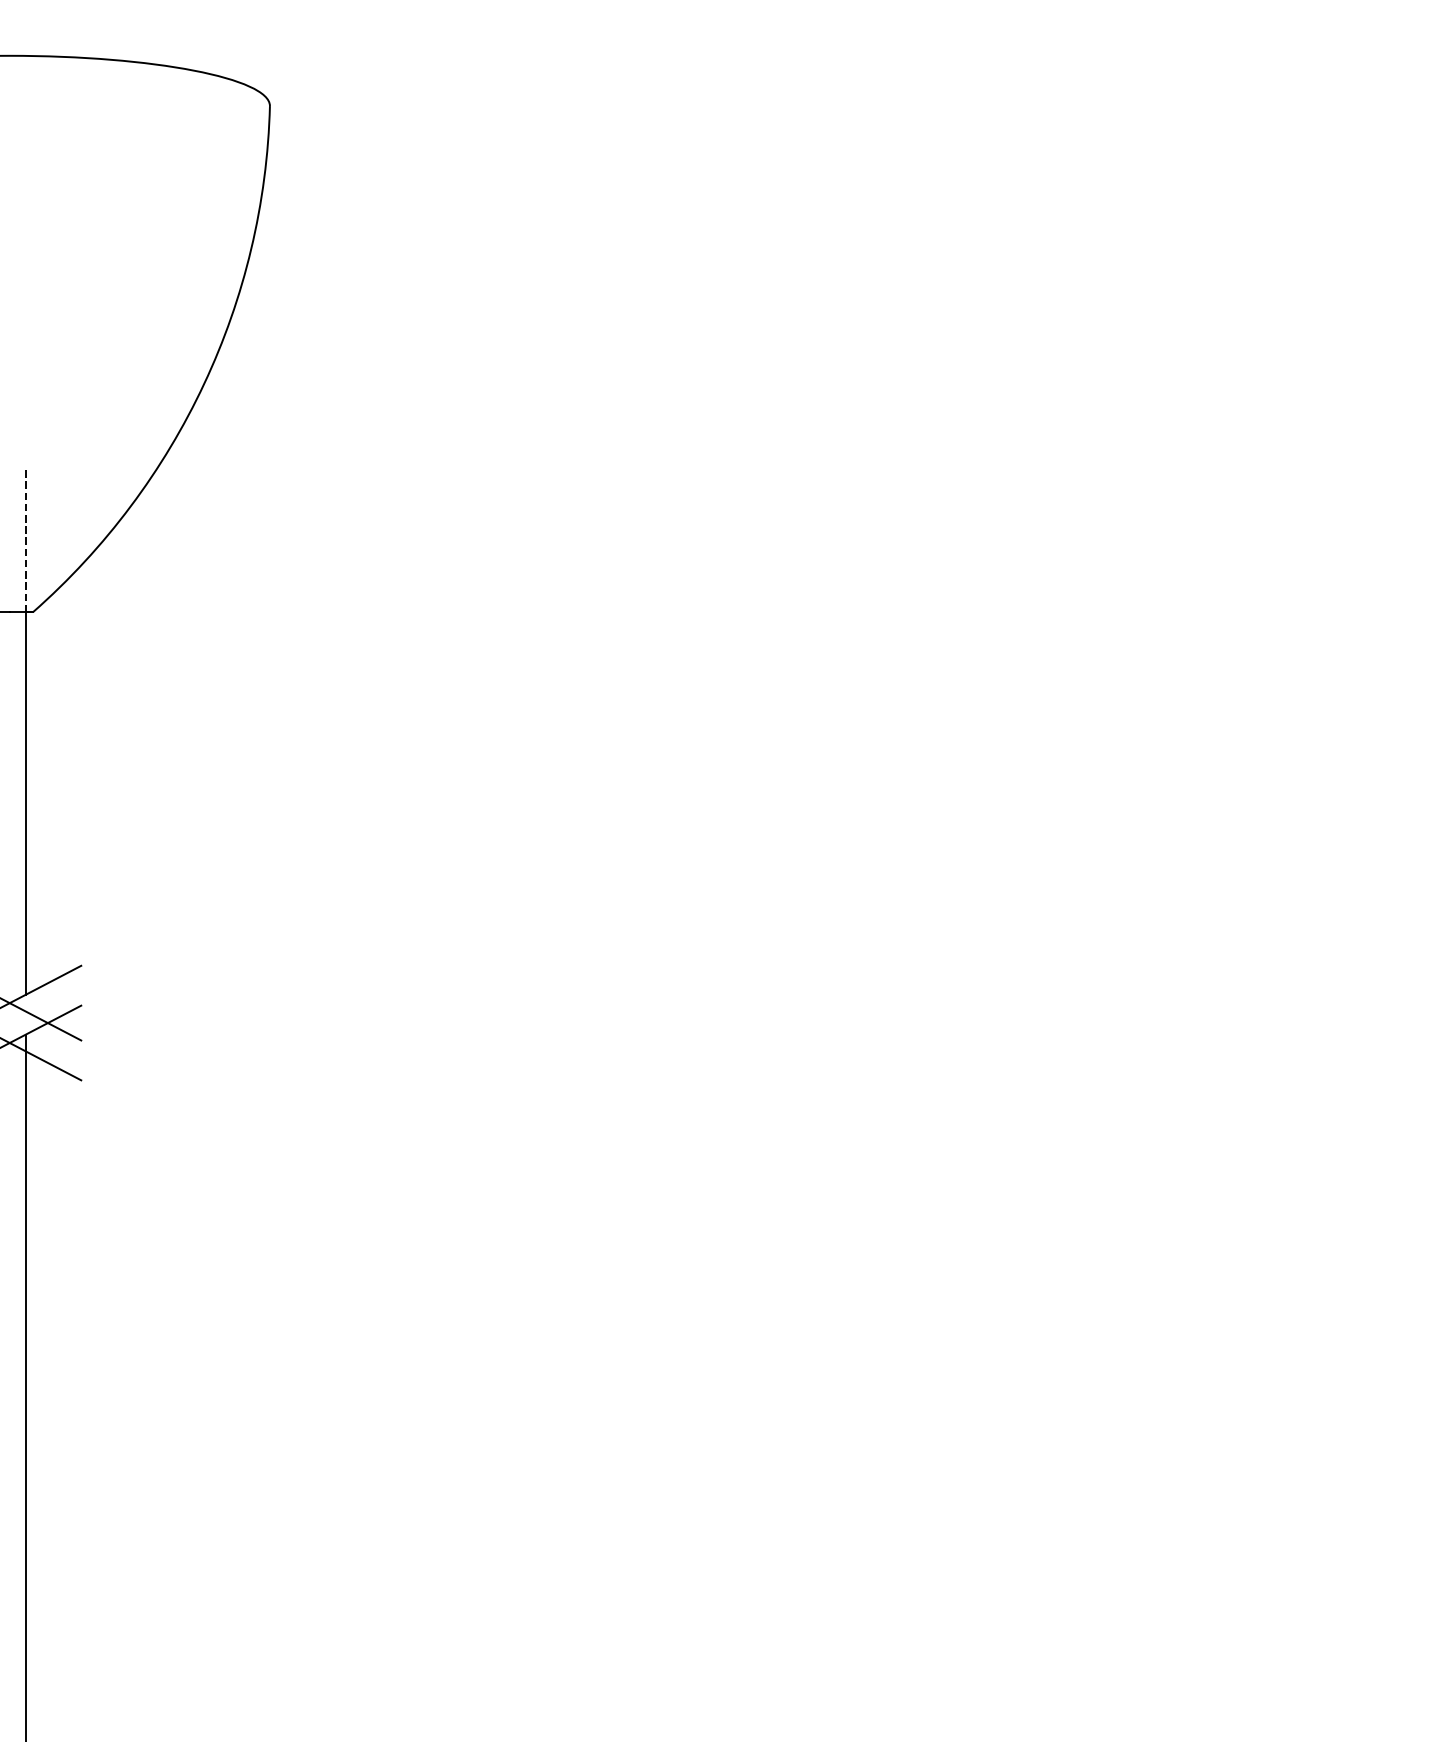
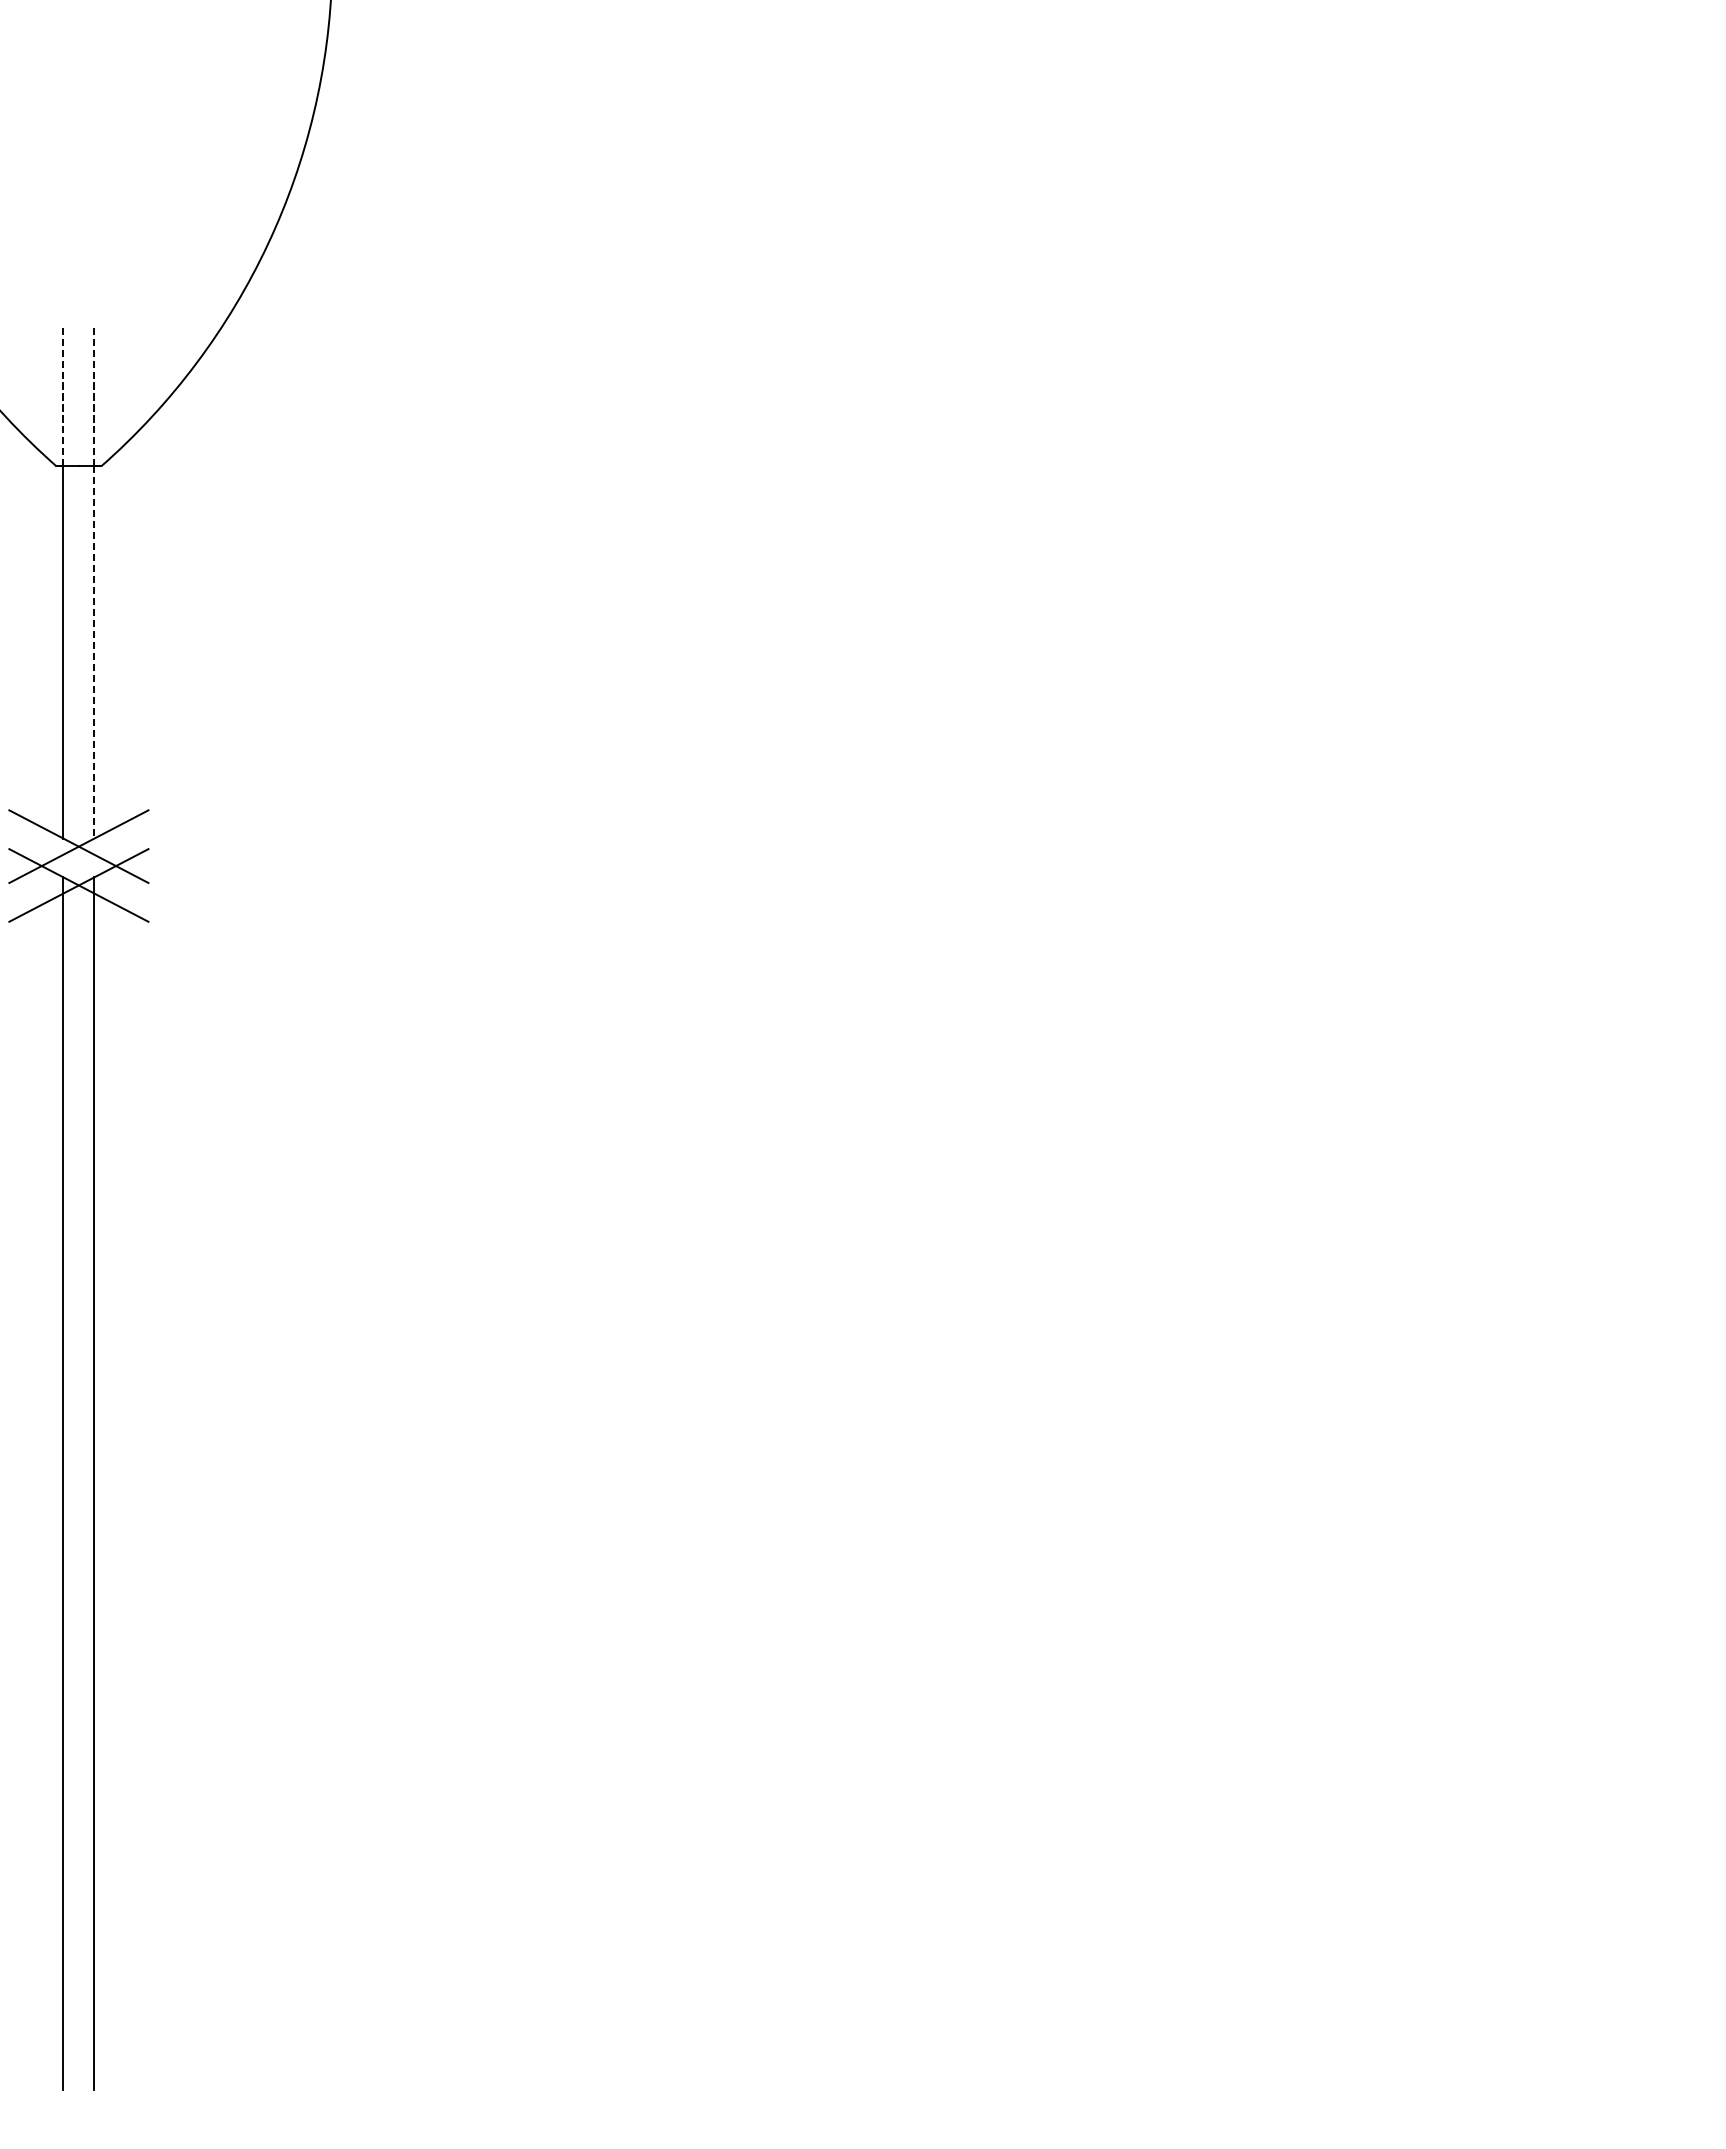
line: (25, 803) -> (94, 652), solid -> dashed

